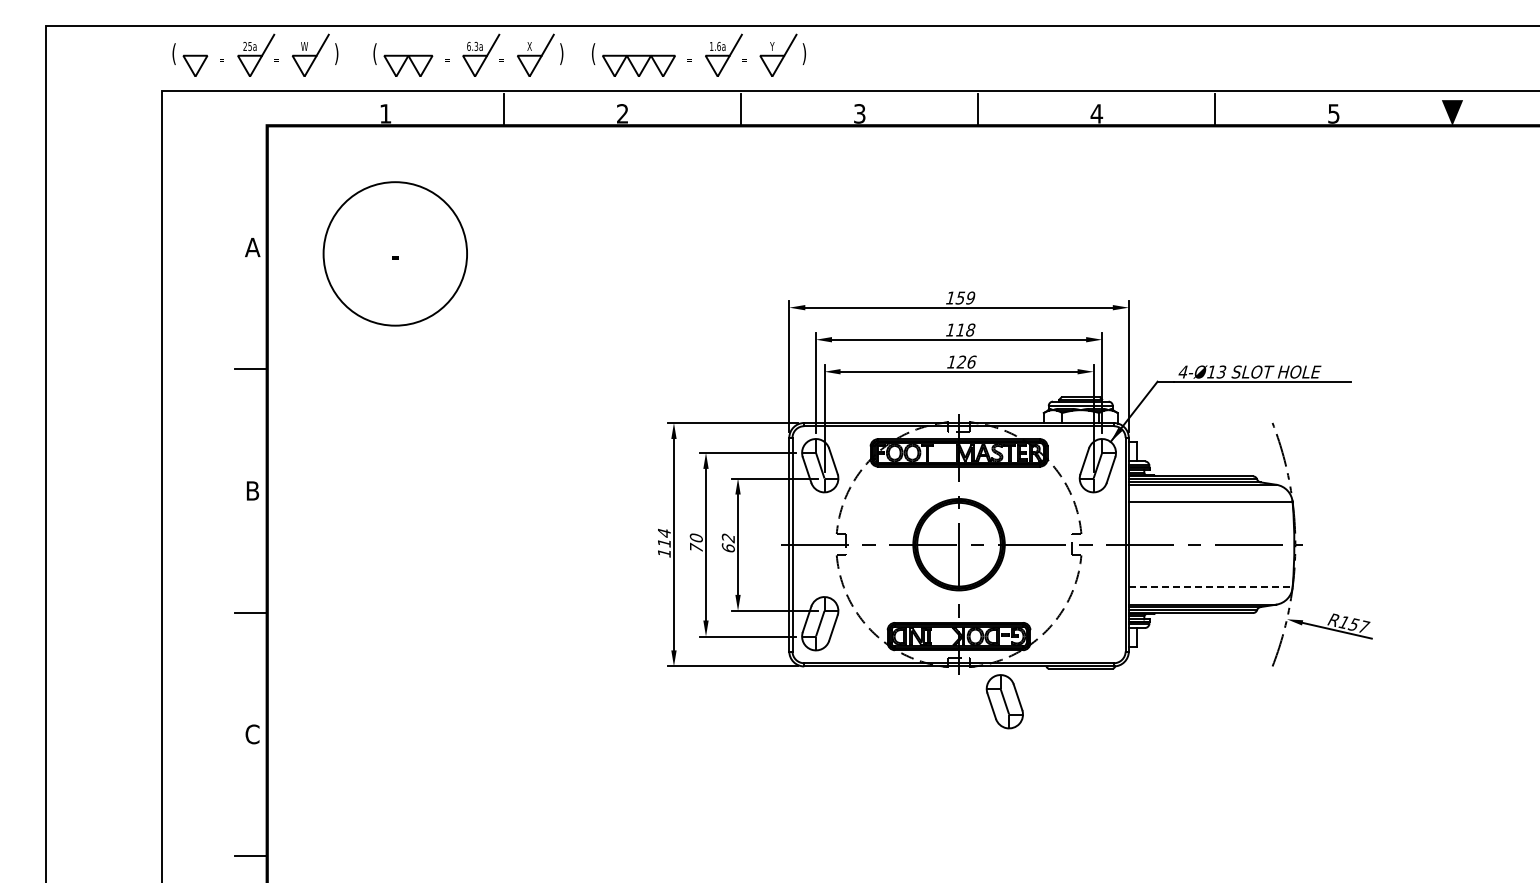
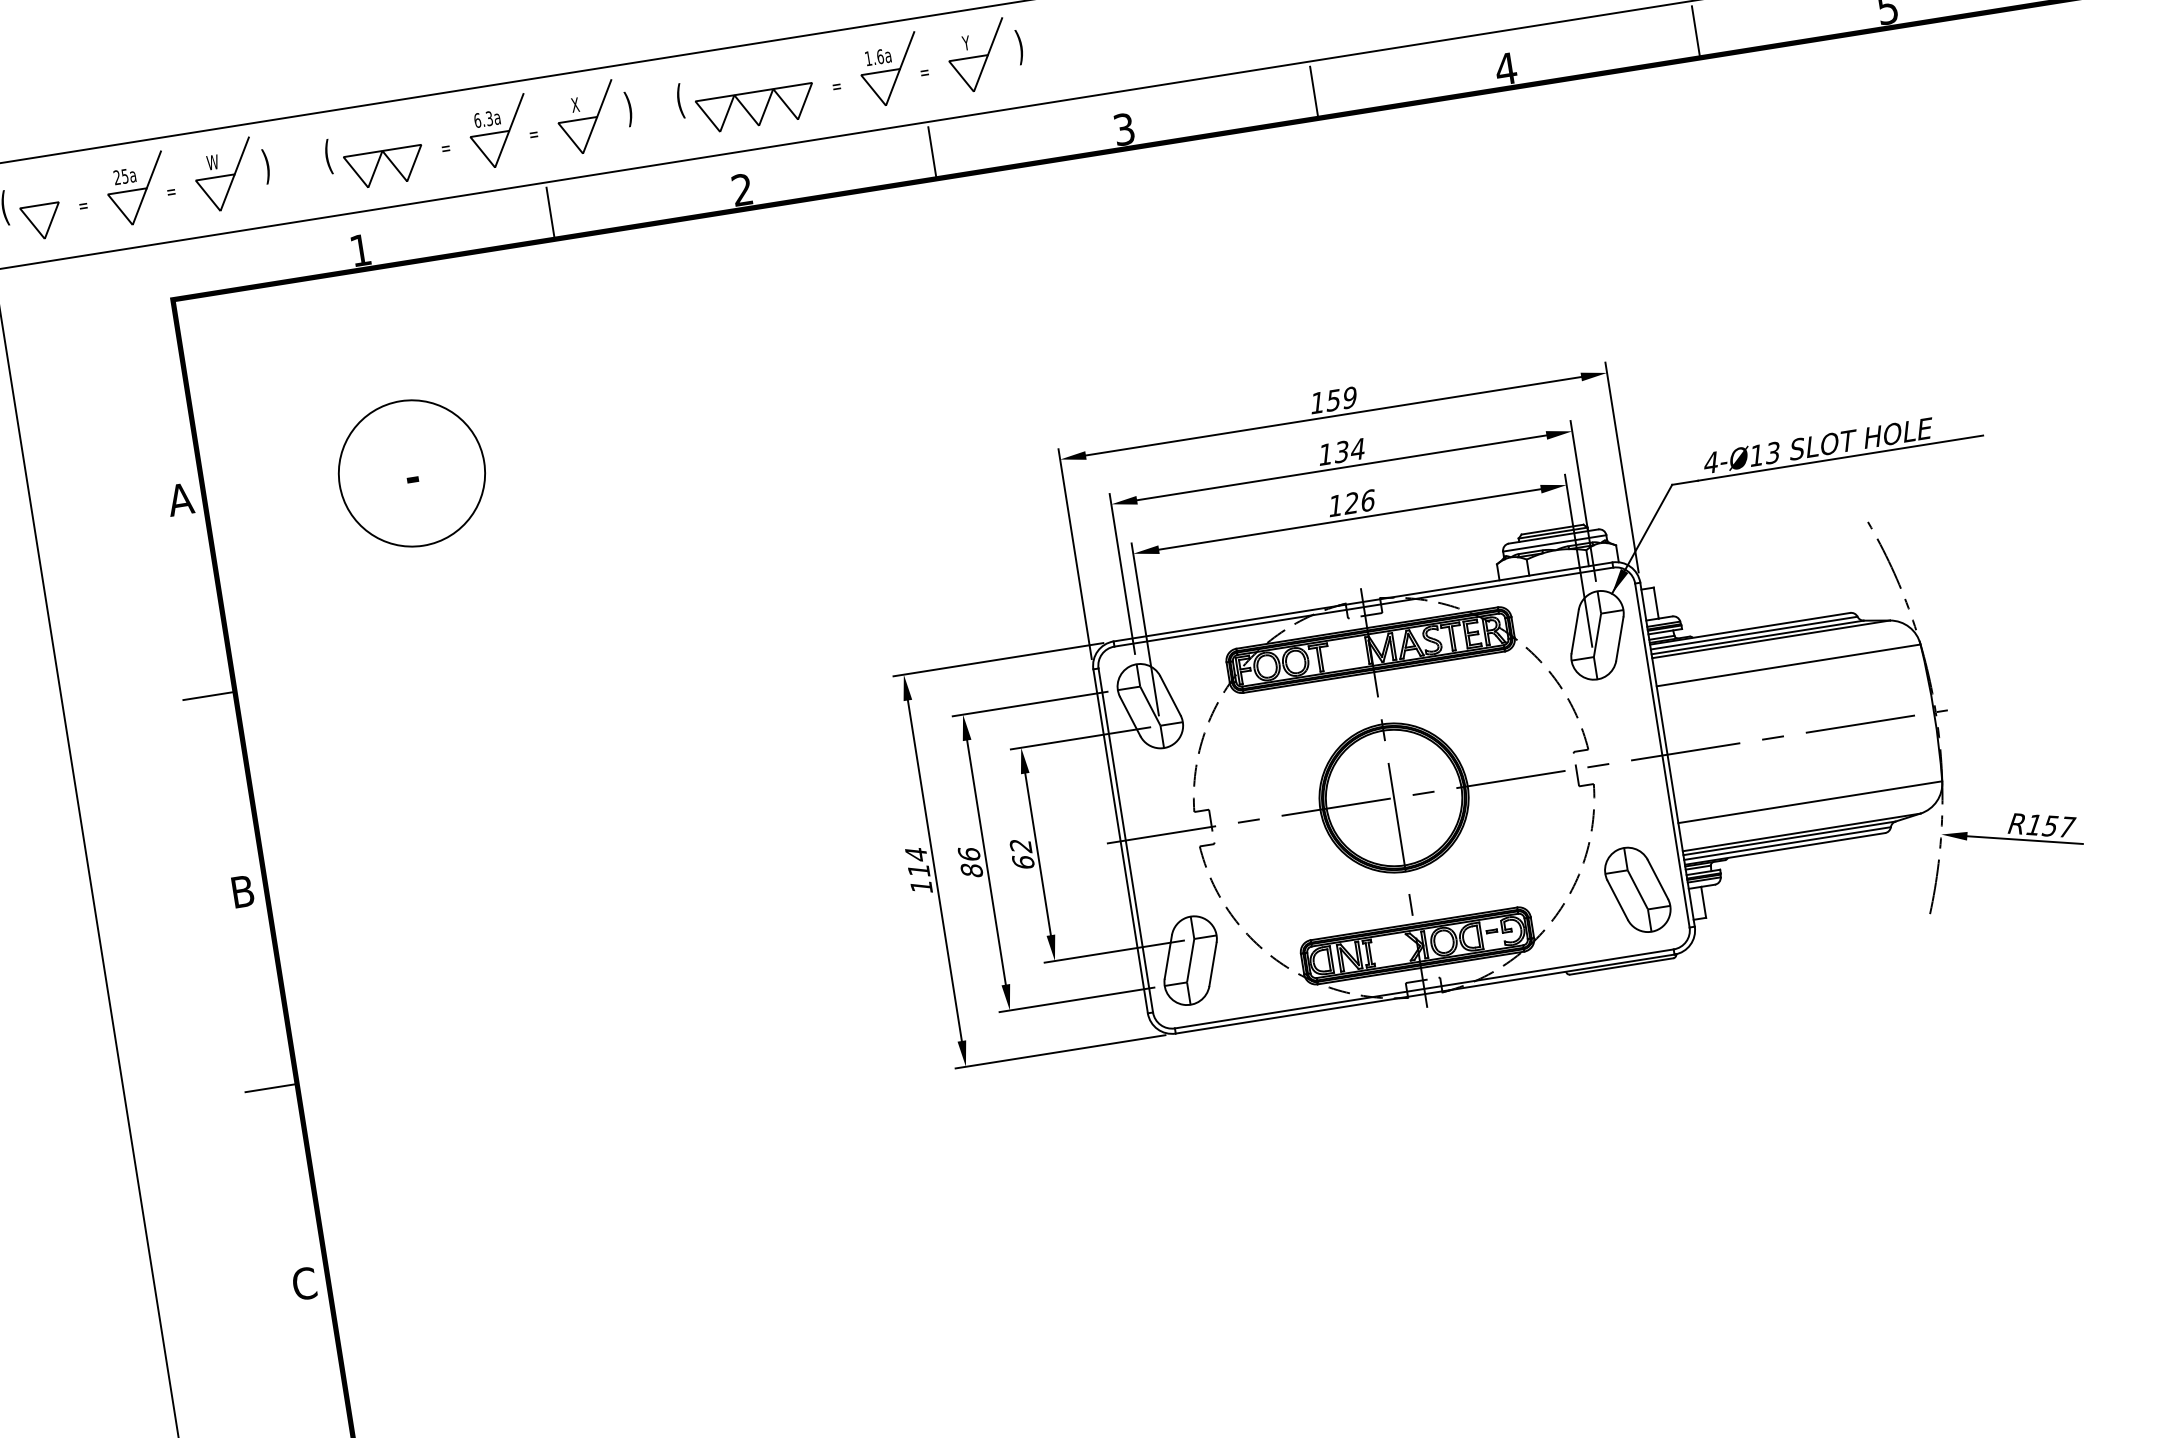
circle: (395, 253) -> (412, 472), size x0.62
text: (965, 329) -> (1349, 449), 118 -> 134
text: (695, 542) -> (969, 861), 70 -> 86
line: (1210, 587) -> (1809, 802), dashed -> solid
part: (1004, 701) -> (1637, 889), moved

